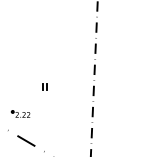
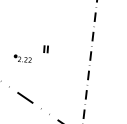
part: (20, 113) -> (22, 58), moved

